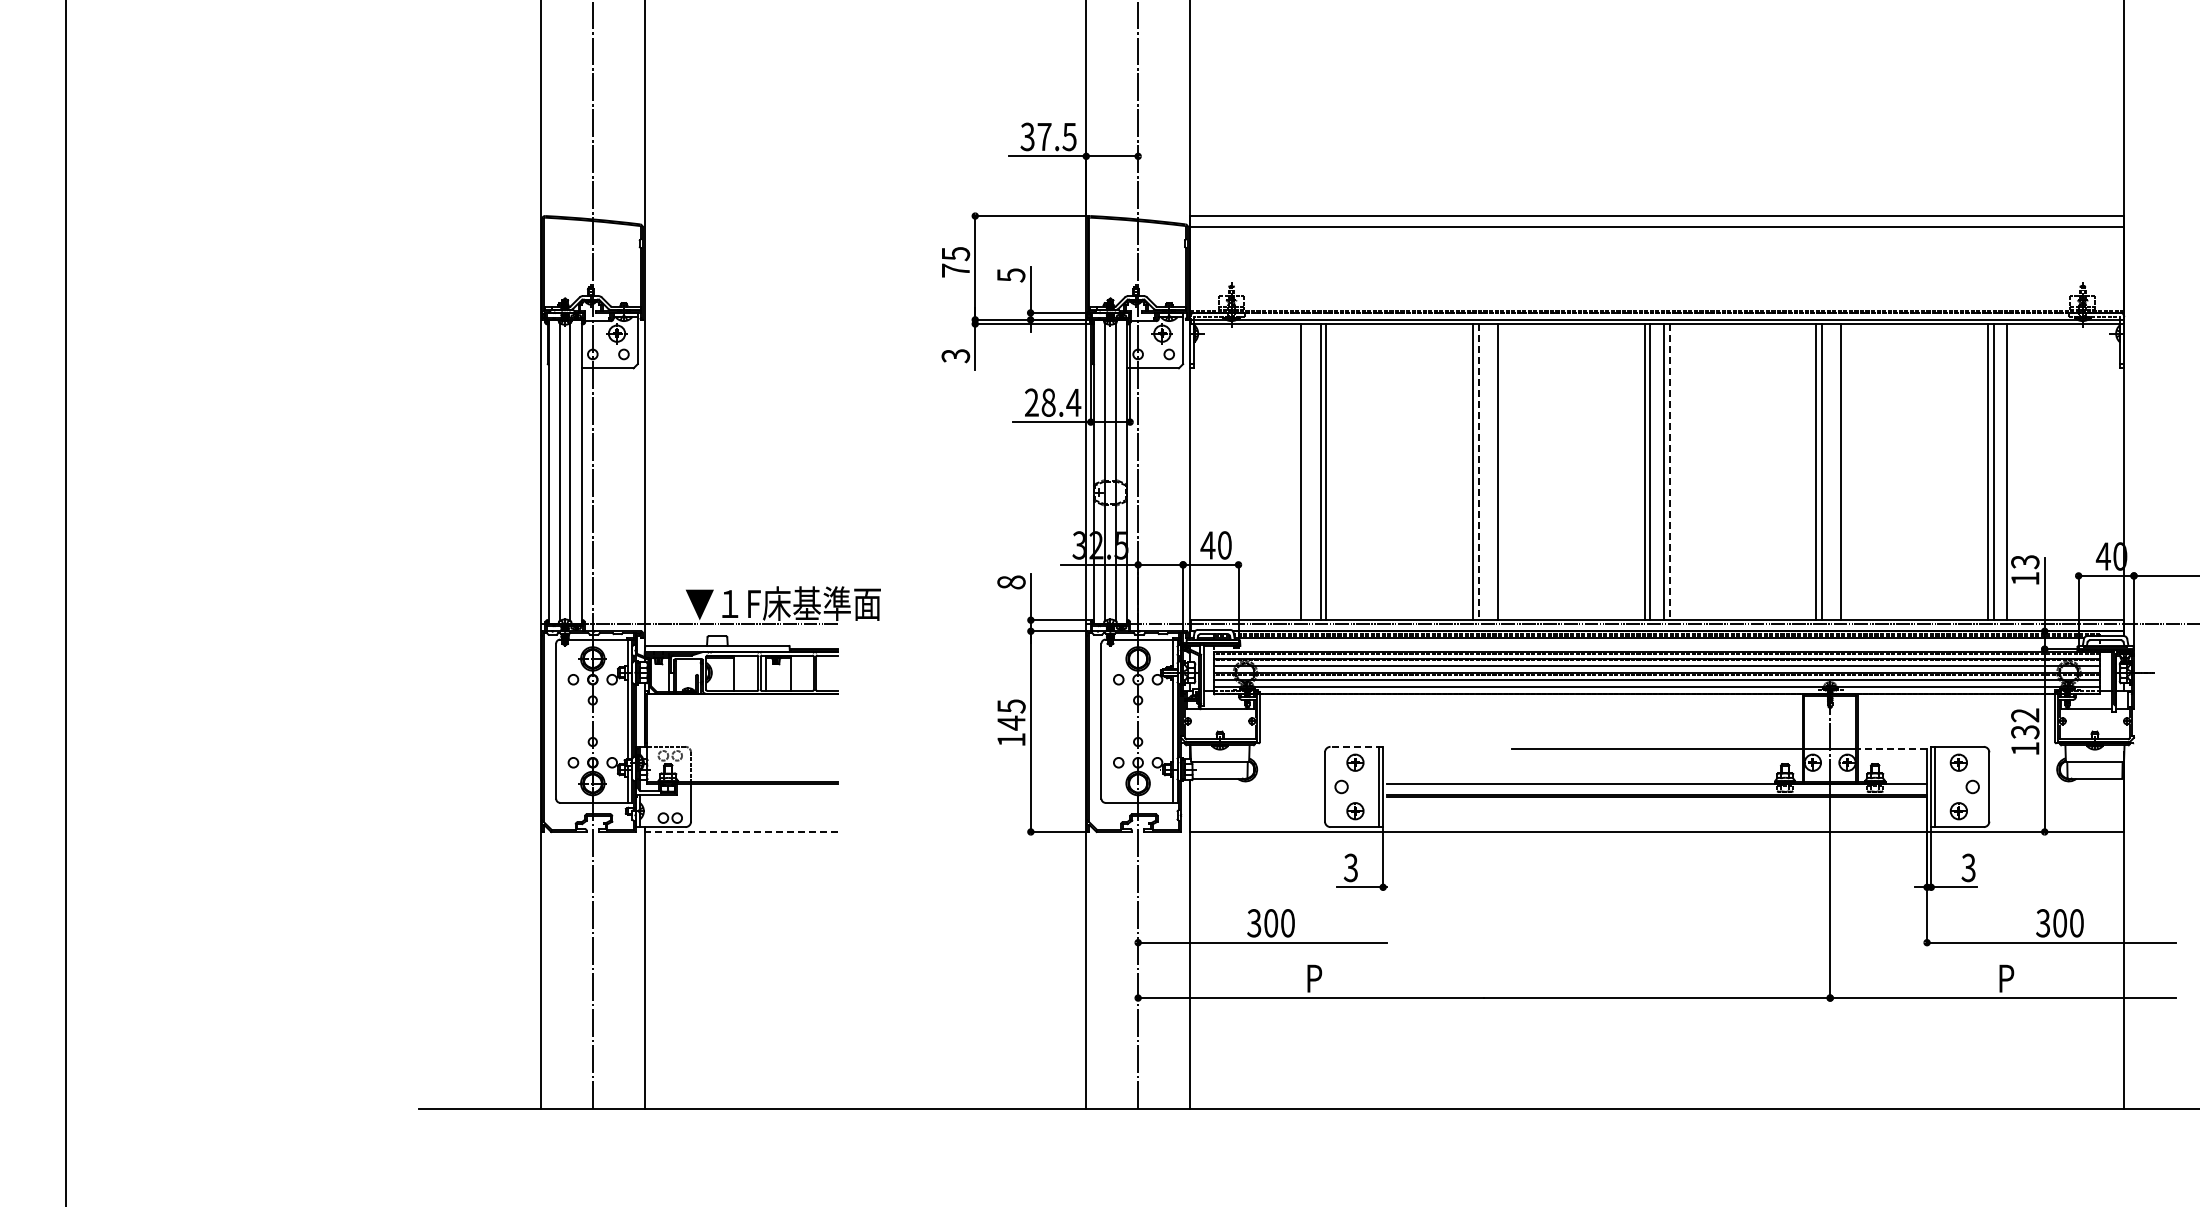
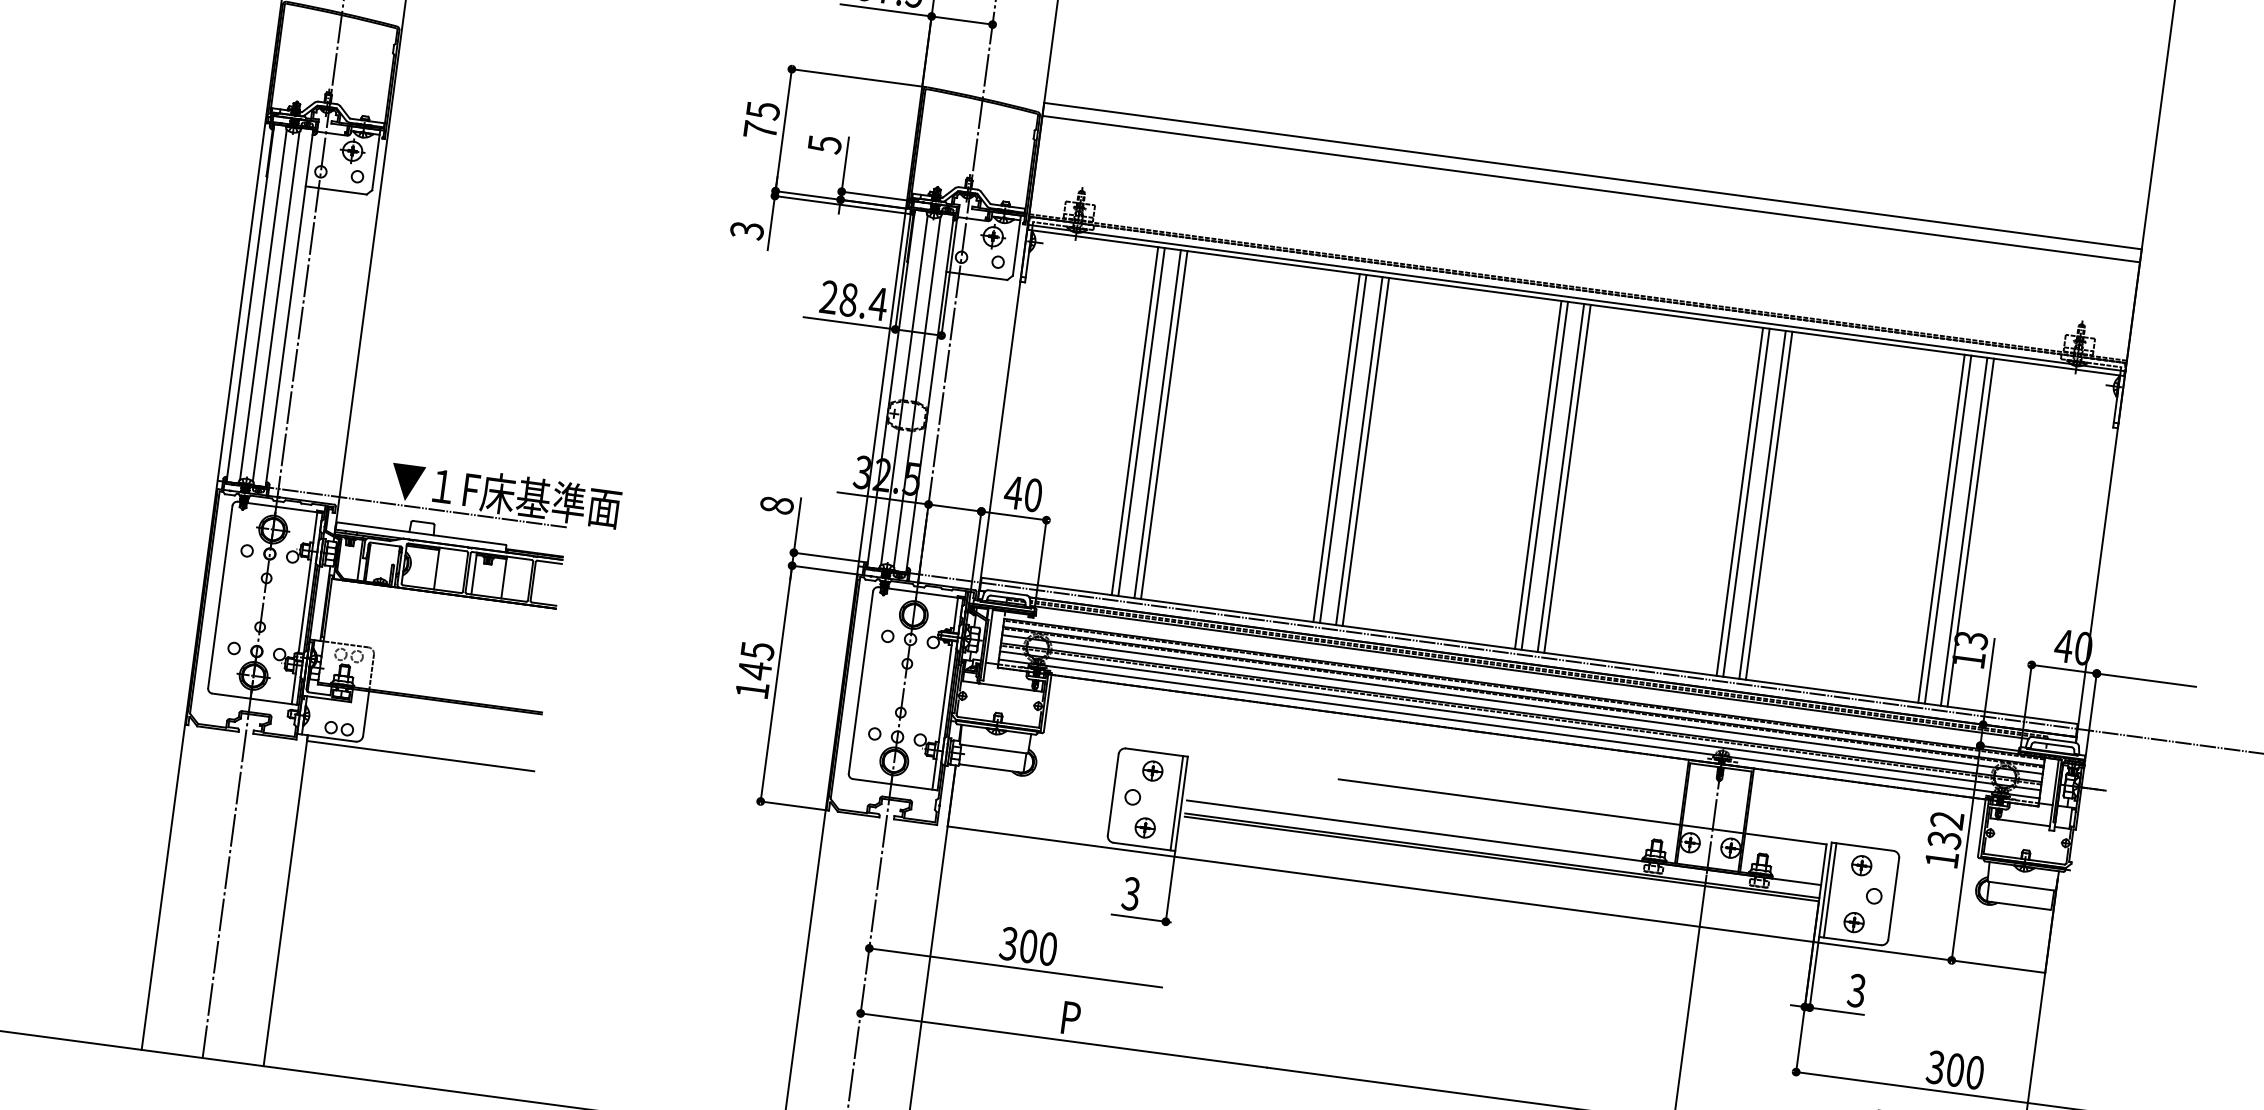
line: (1307, 472) -> (1142, 422), added
line: (1478, 472) -> (1342, 449), dashed -> solid
line: (1492, 472) -> (1359, 451), added
line: (1669, 472) -> (1567, 479), dashed -> solid
line: (1835, 472) -> (1762, 505), added
line: (2012, 472) -> (1970, 533), added
line: (1356, 746) -> (1156, 752), dashed -> solid
line: (1892, 748) -> (1785, 838), dashed -> solid
line: (741, 831) -> (420, 755), dashed -> solid

